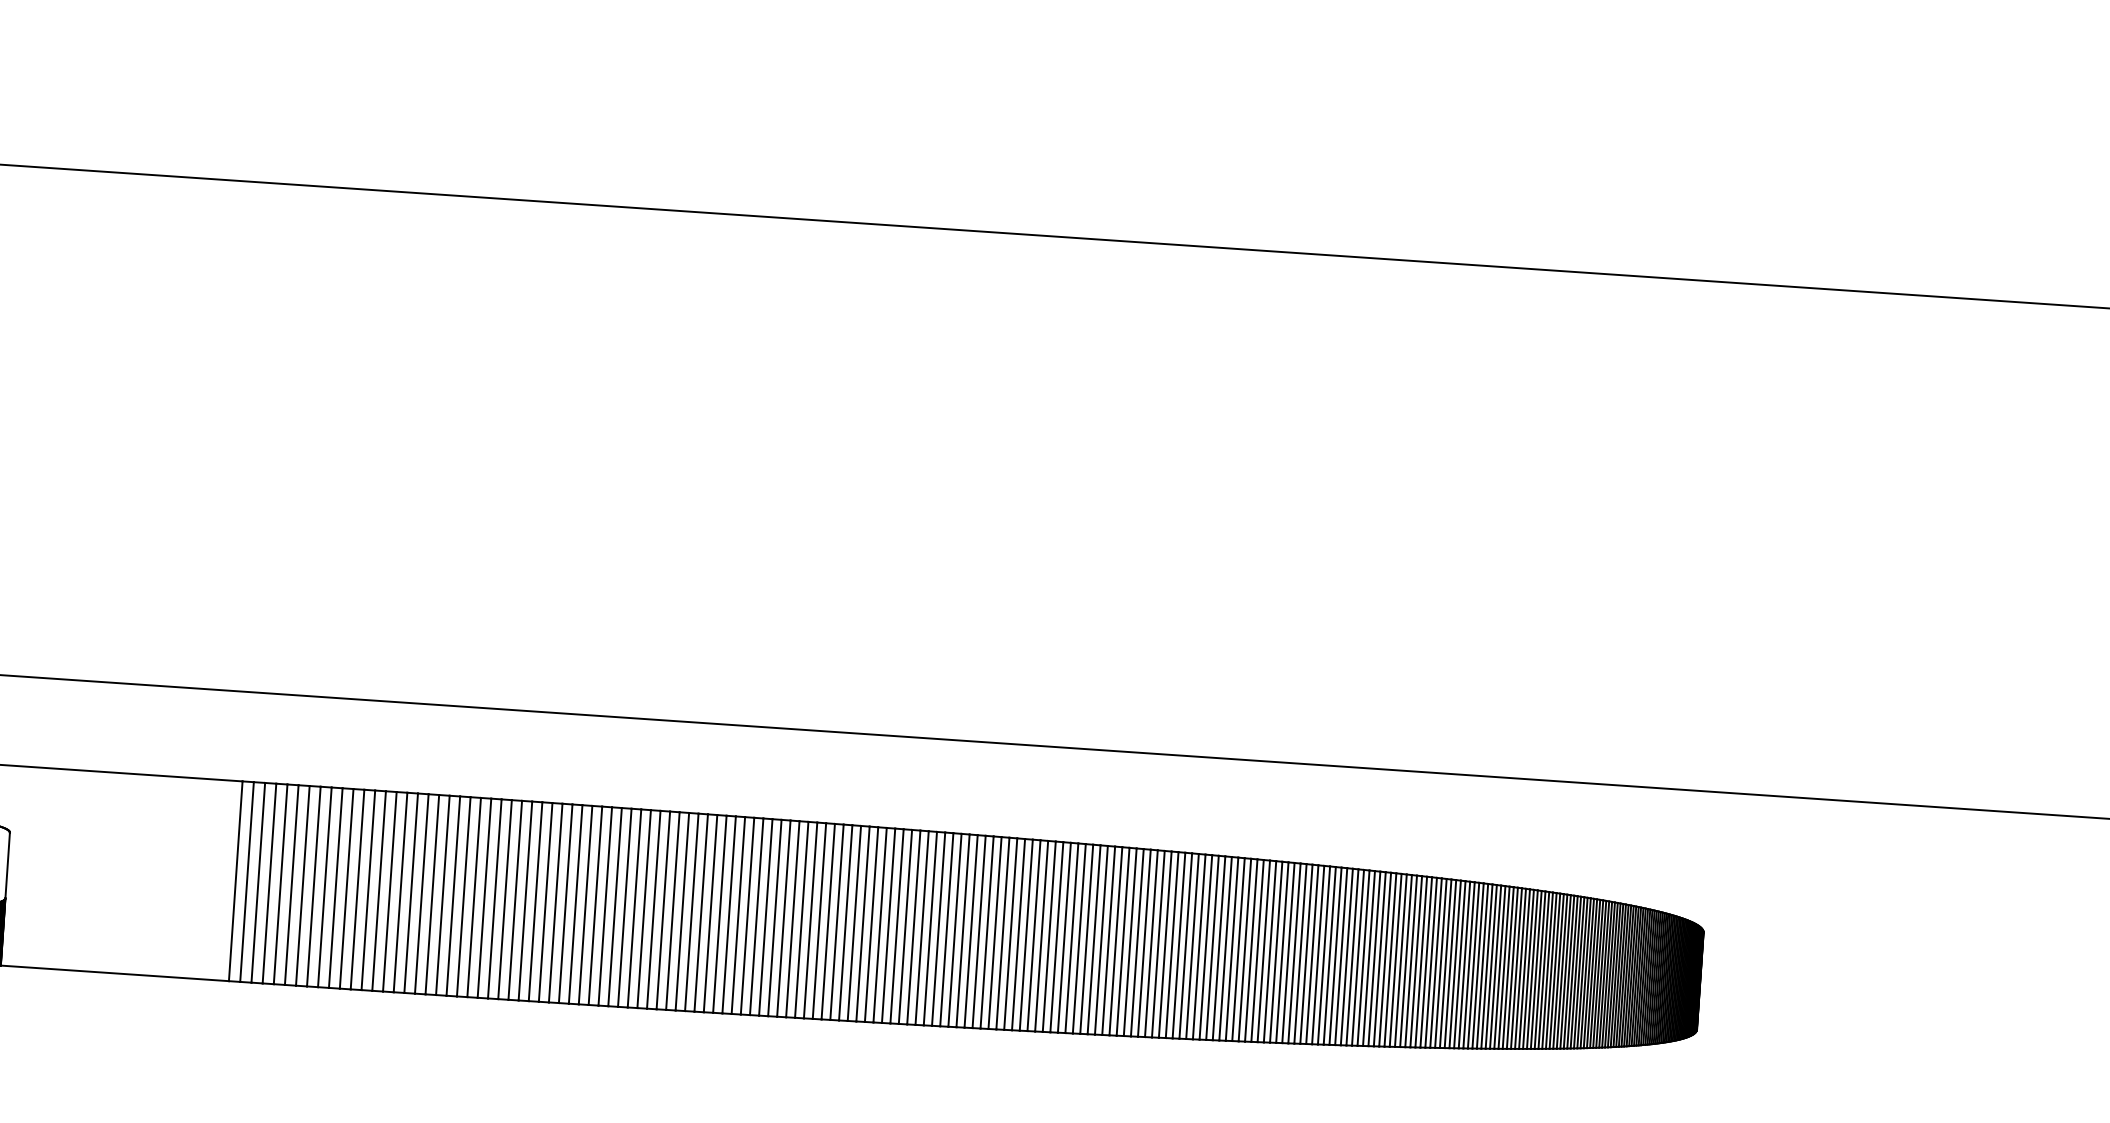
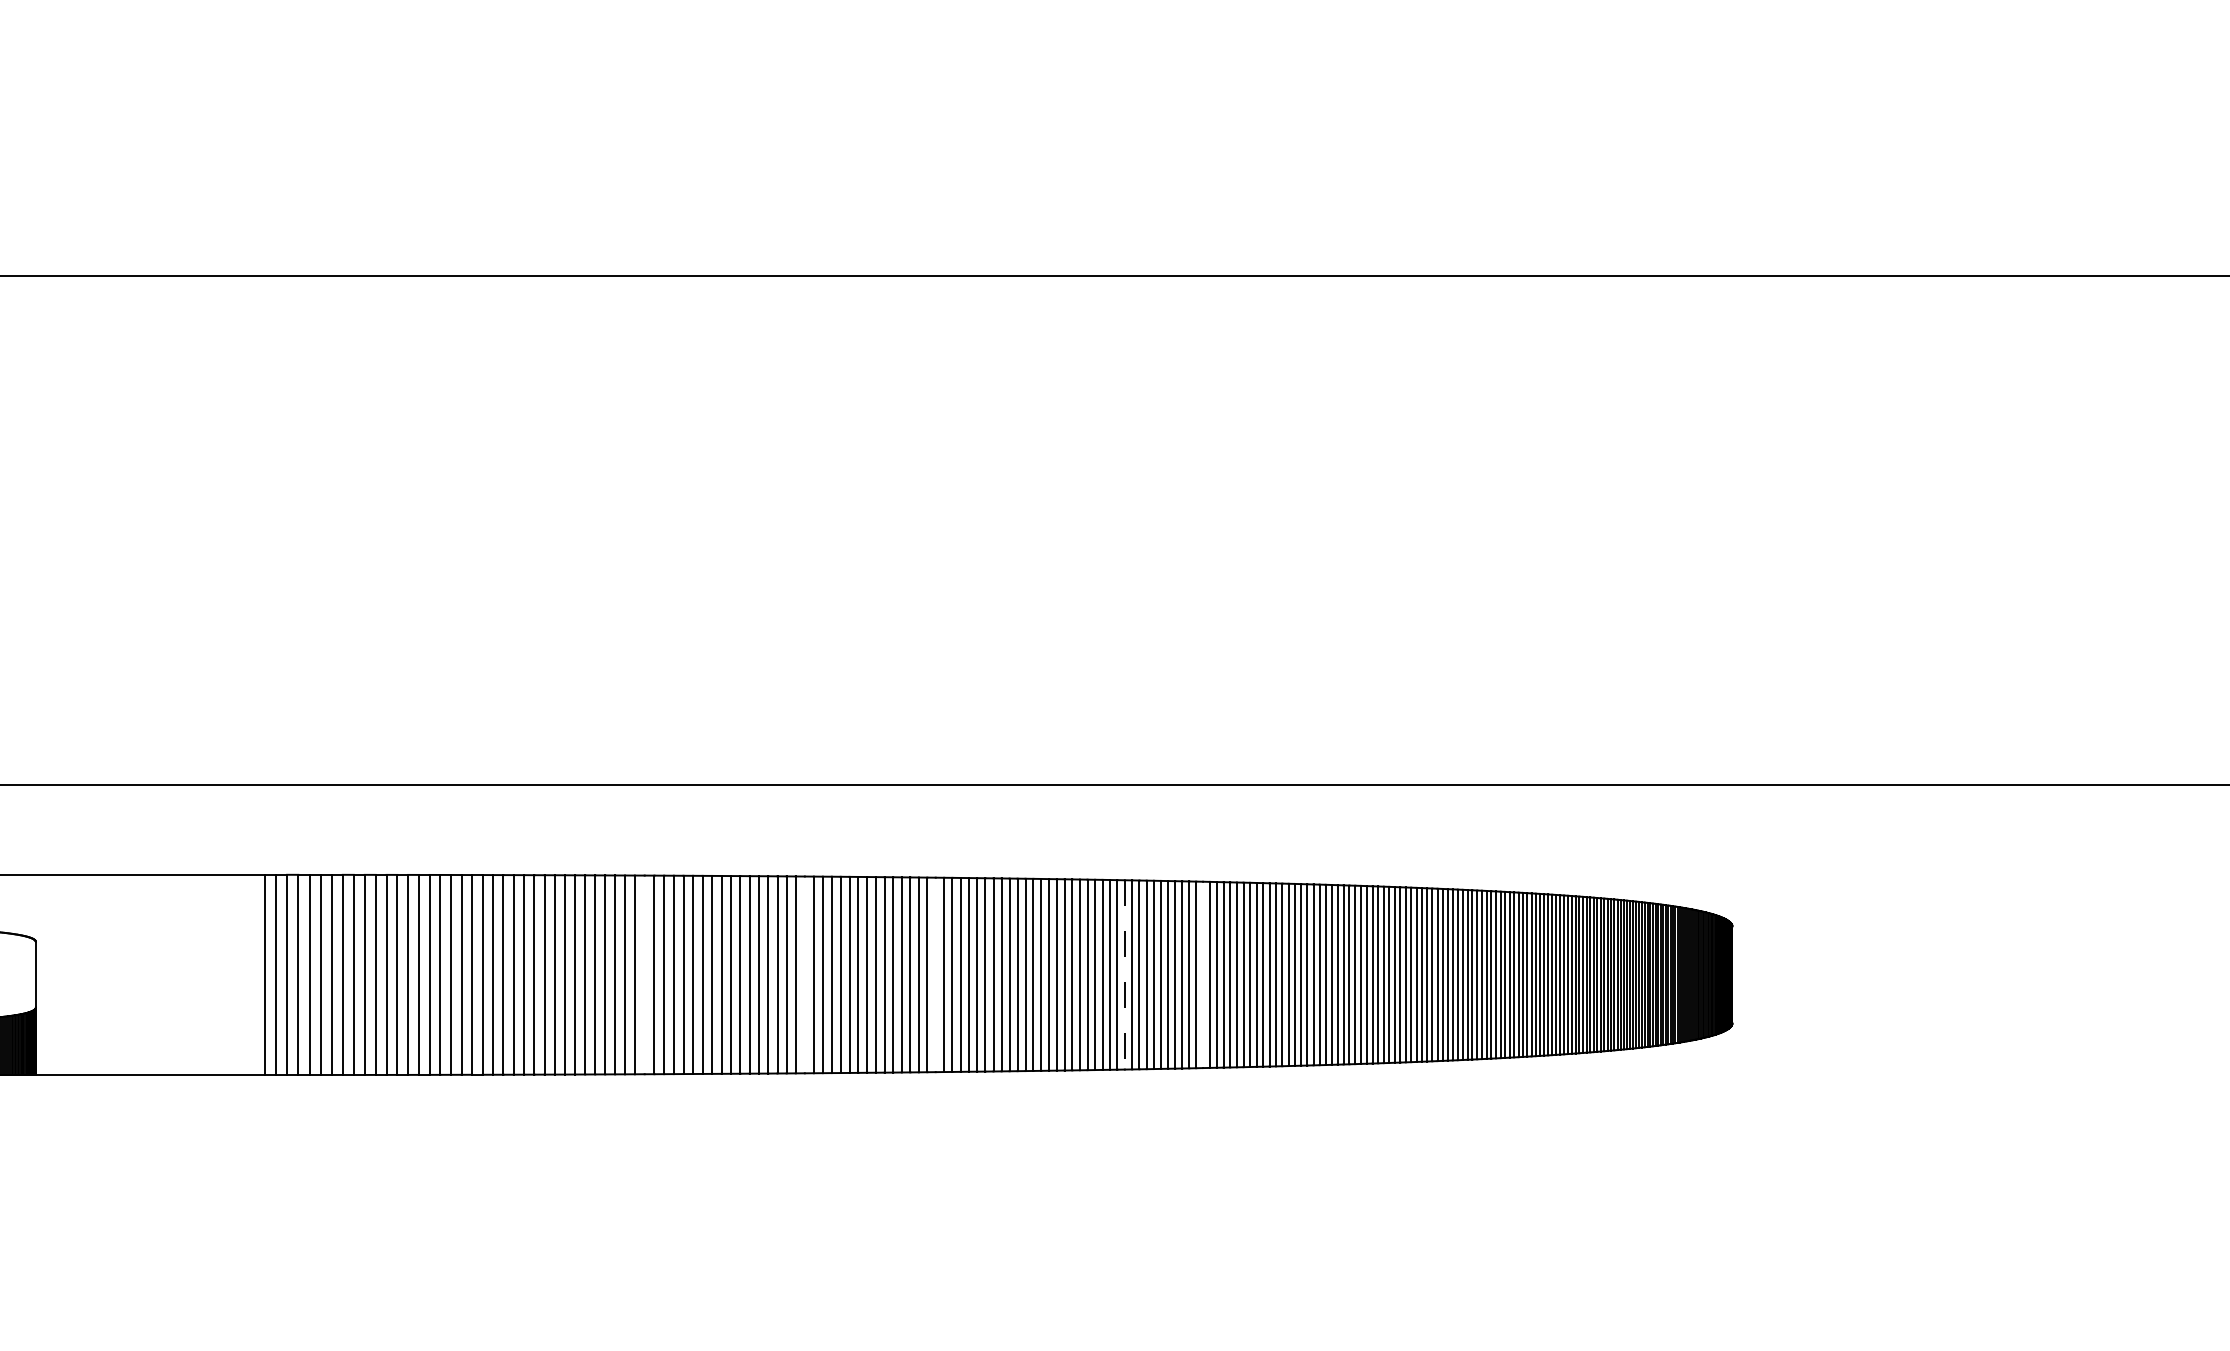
line: (614, 906) -> (644, 974), removed
line: (774, 917) -> (804, 974), removed
line: (905, 926) -> (935, 974), removed
line: (1093, 939) -> (1124, 974), solid -> dashed
line: (1172, 944) -> (1203, 974), removed

